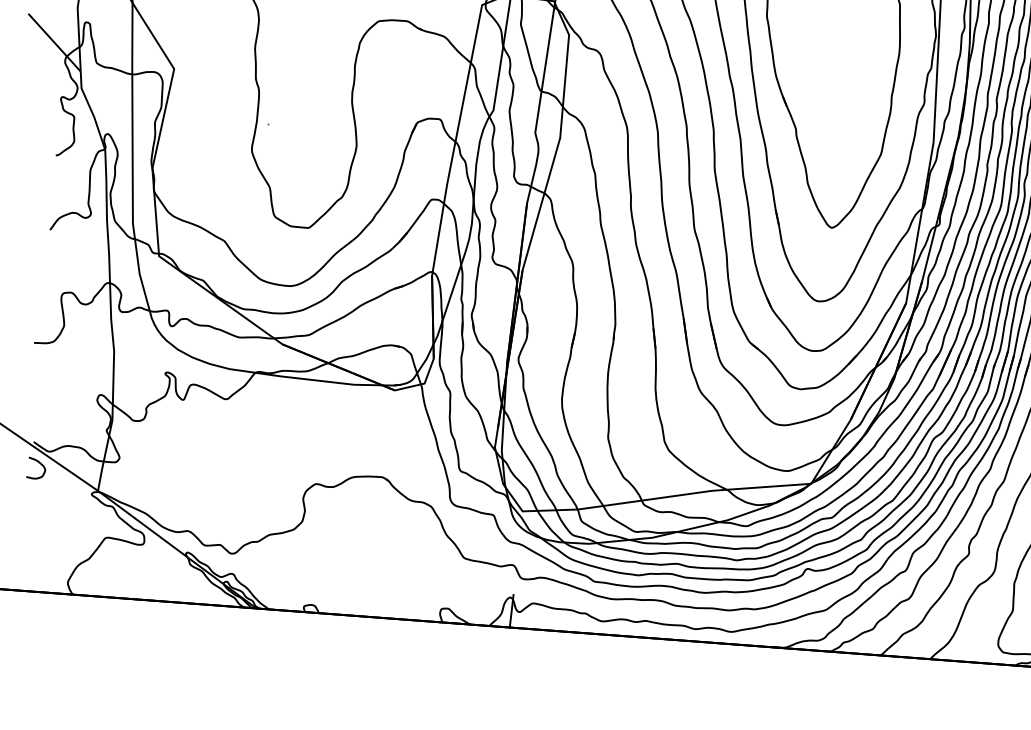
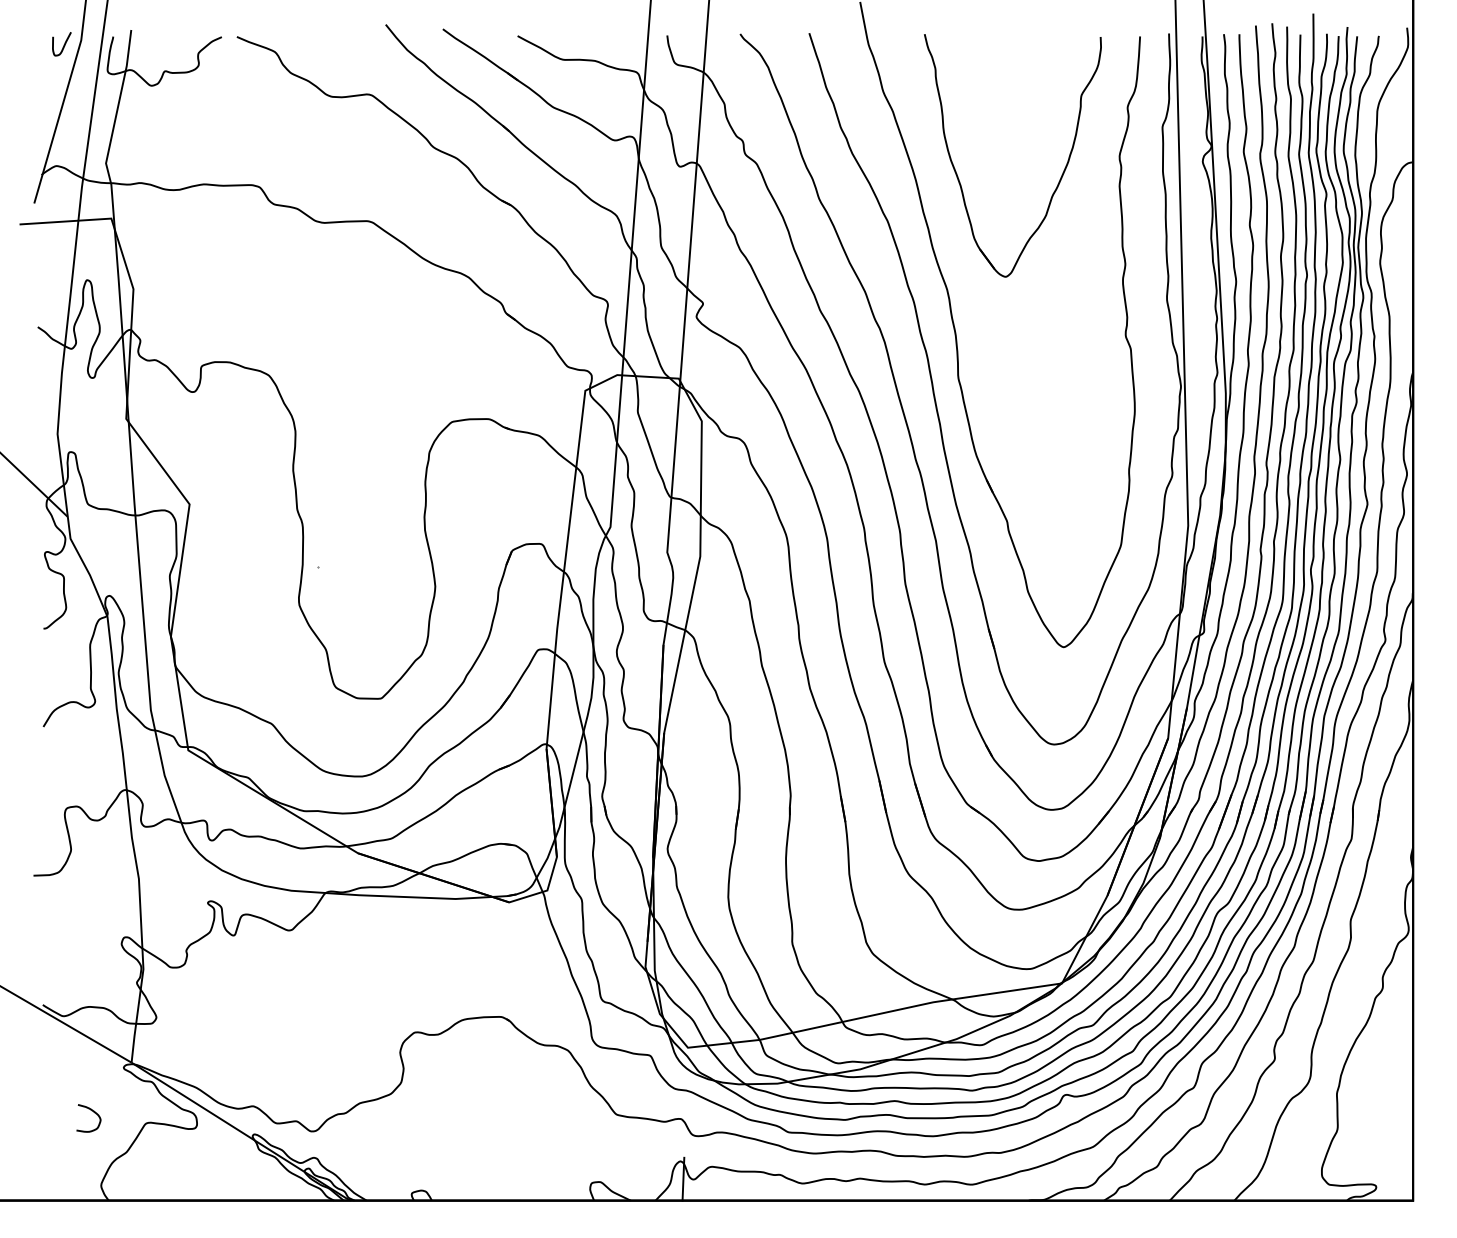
curve: (40, 464) -> (93, 1112), moved

